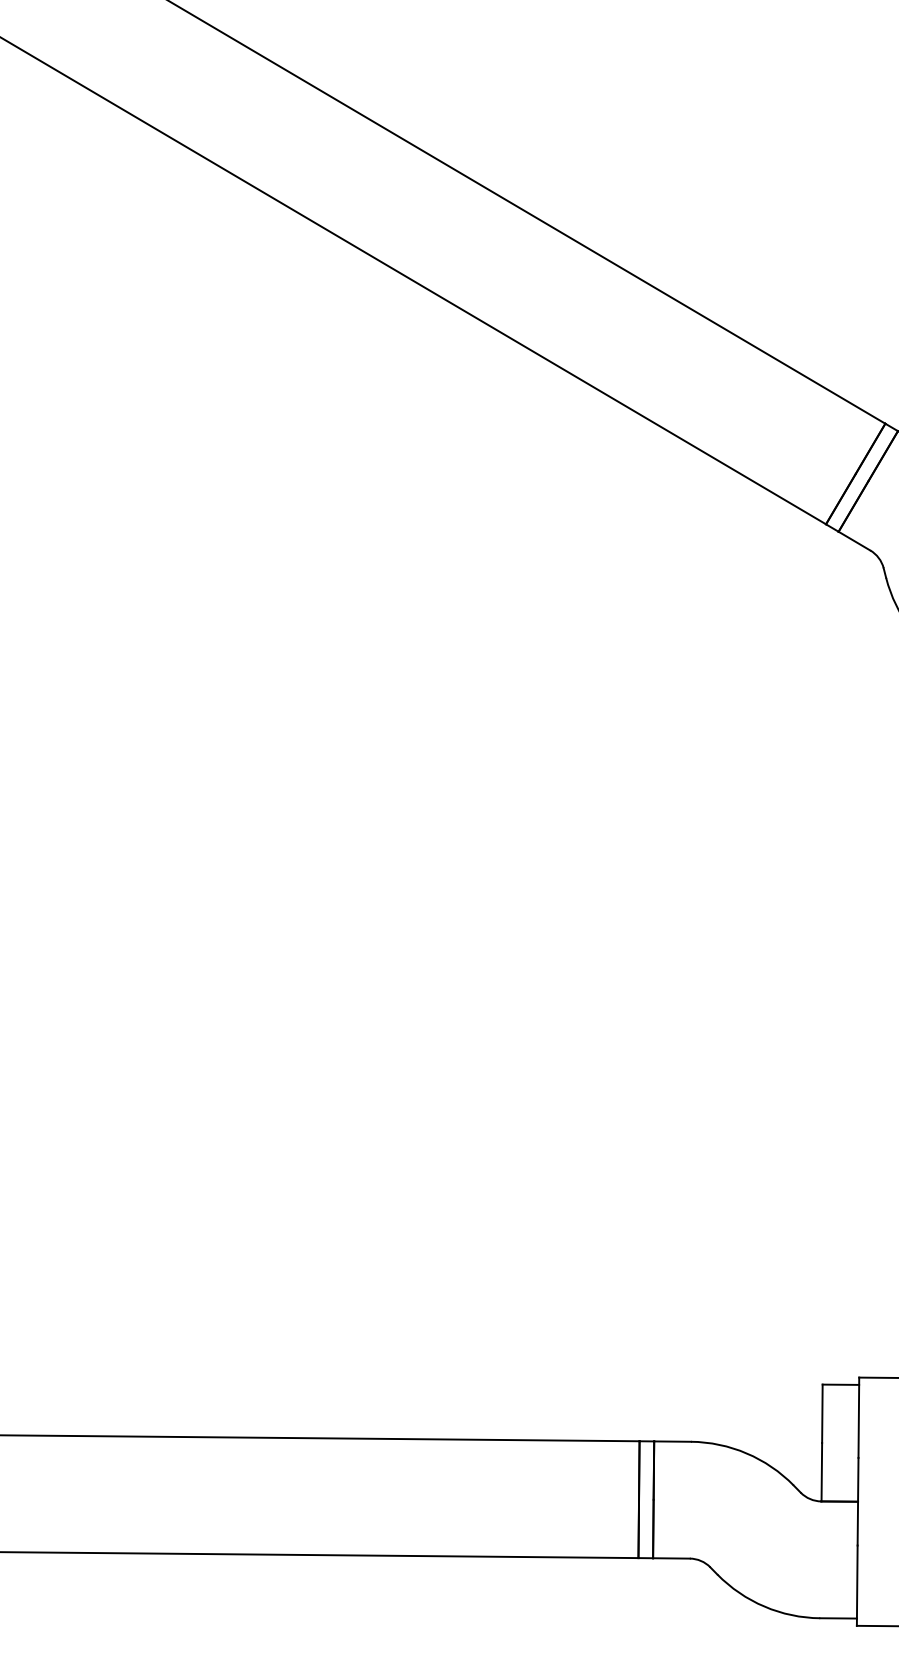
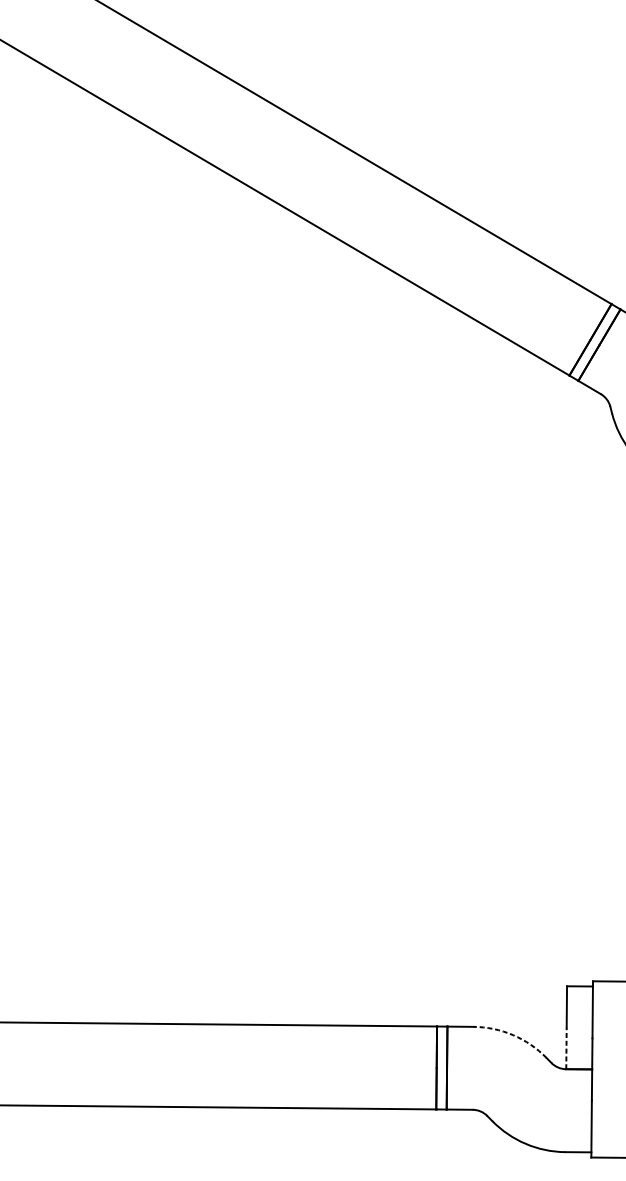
arc: (746, 1453) -> (512, 1035), solid -> dashed
line: (821, 1471) -> (566, 1047), solid -> dashed

